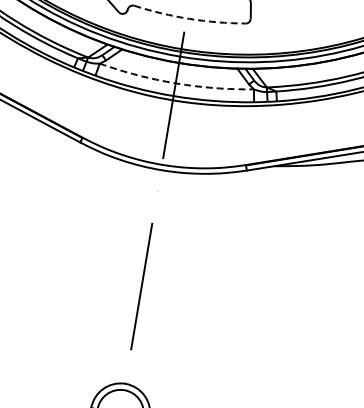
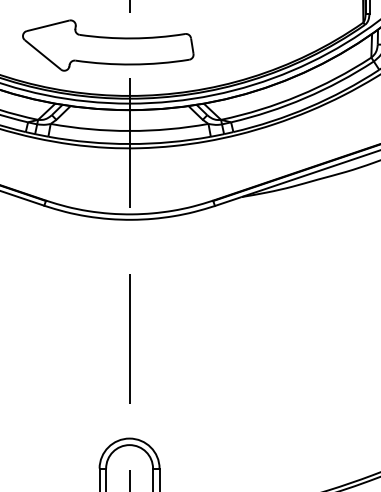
arc: (189, 18) -> (132, 64), dashed -> solid
arc: (175, 82) -> (129, 130), dashed -> solid

